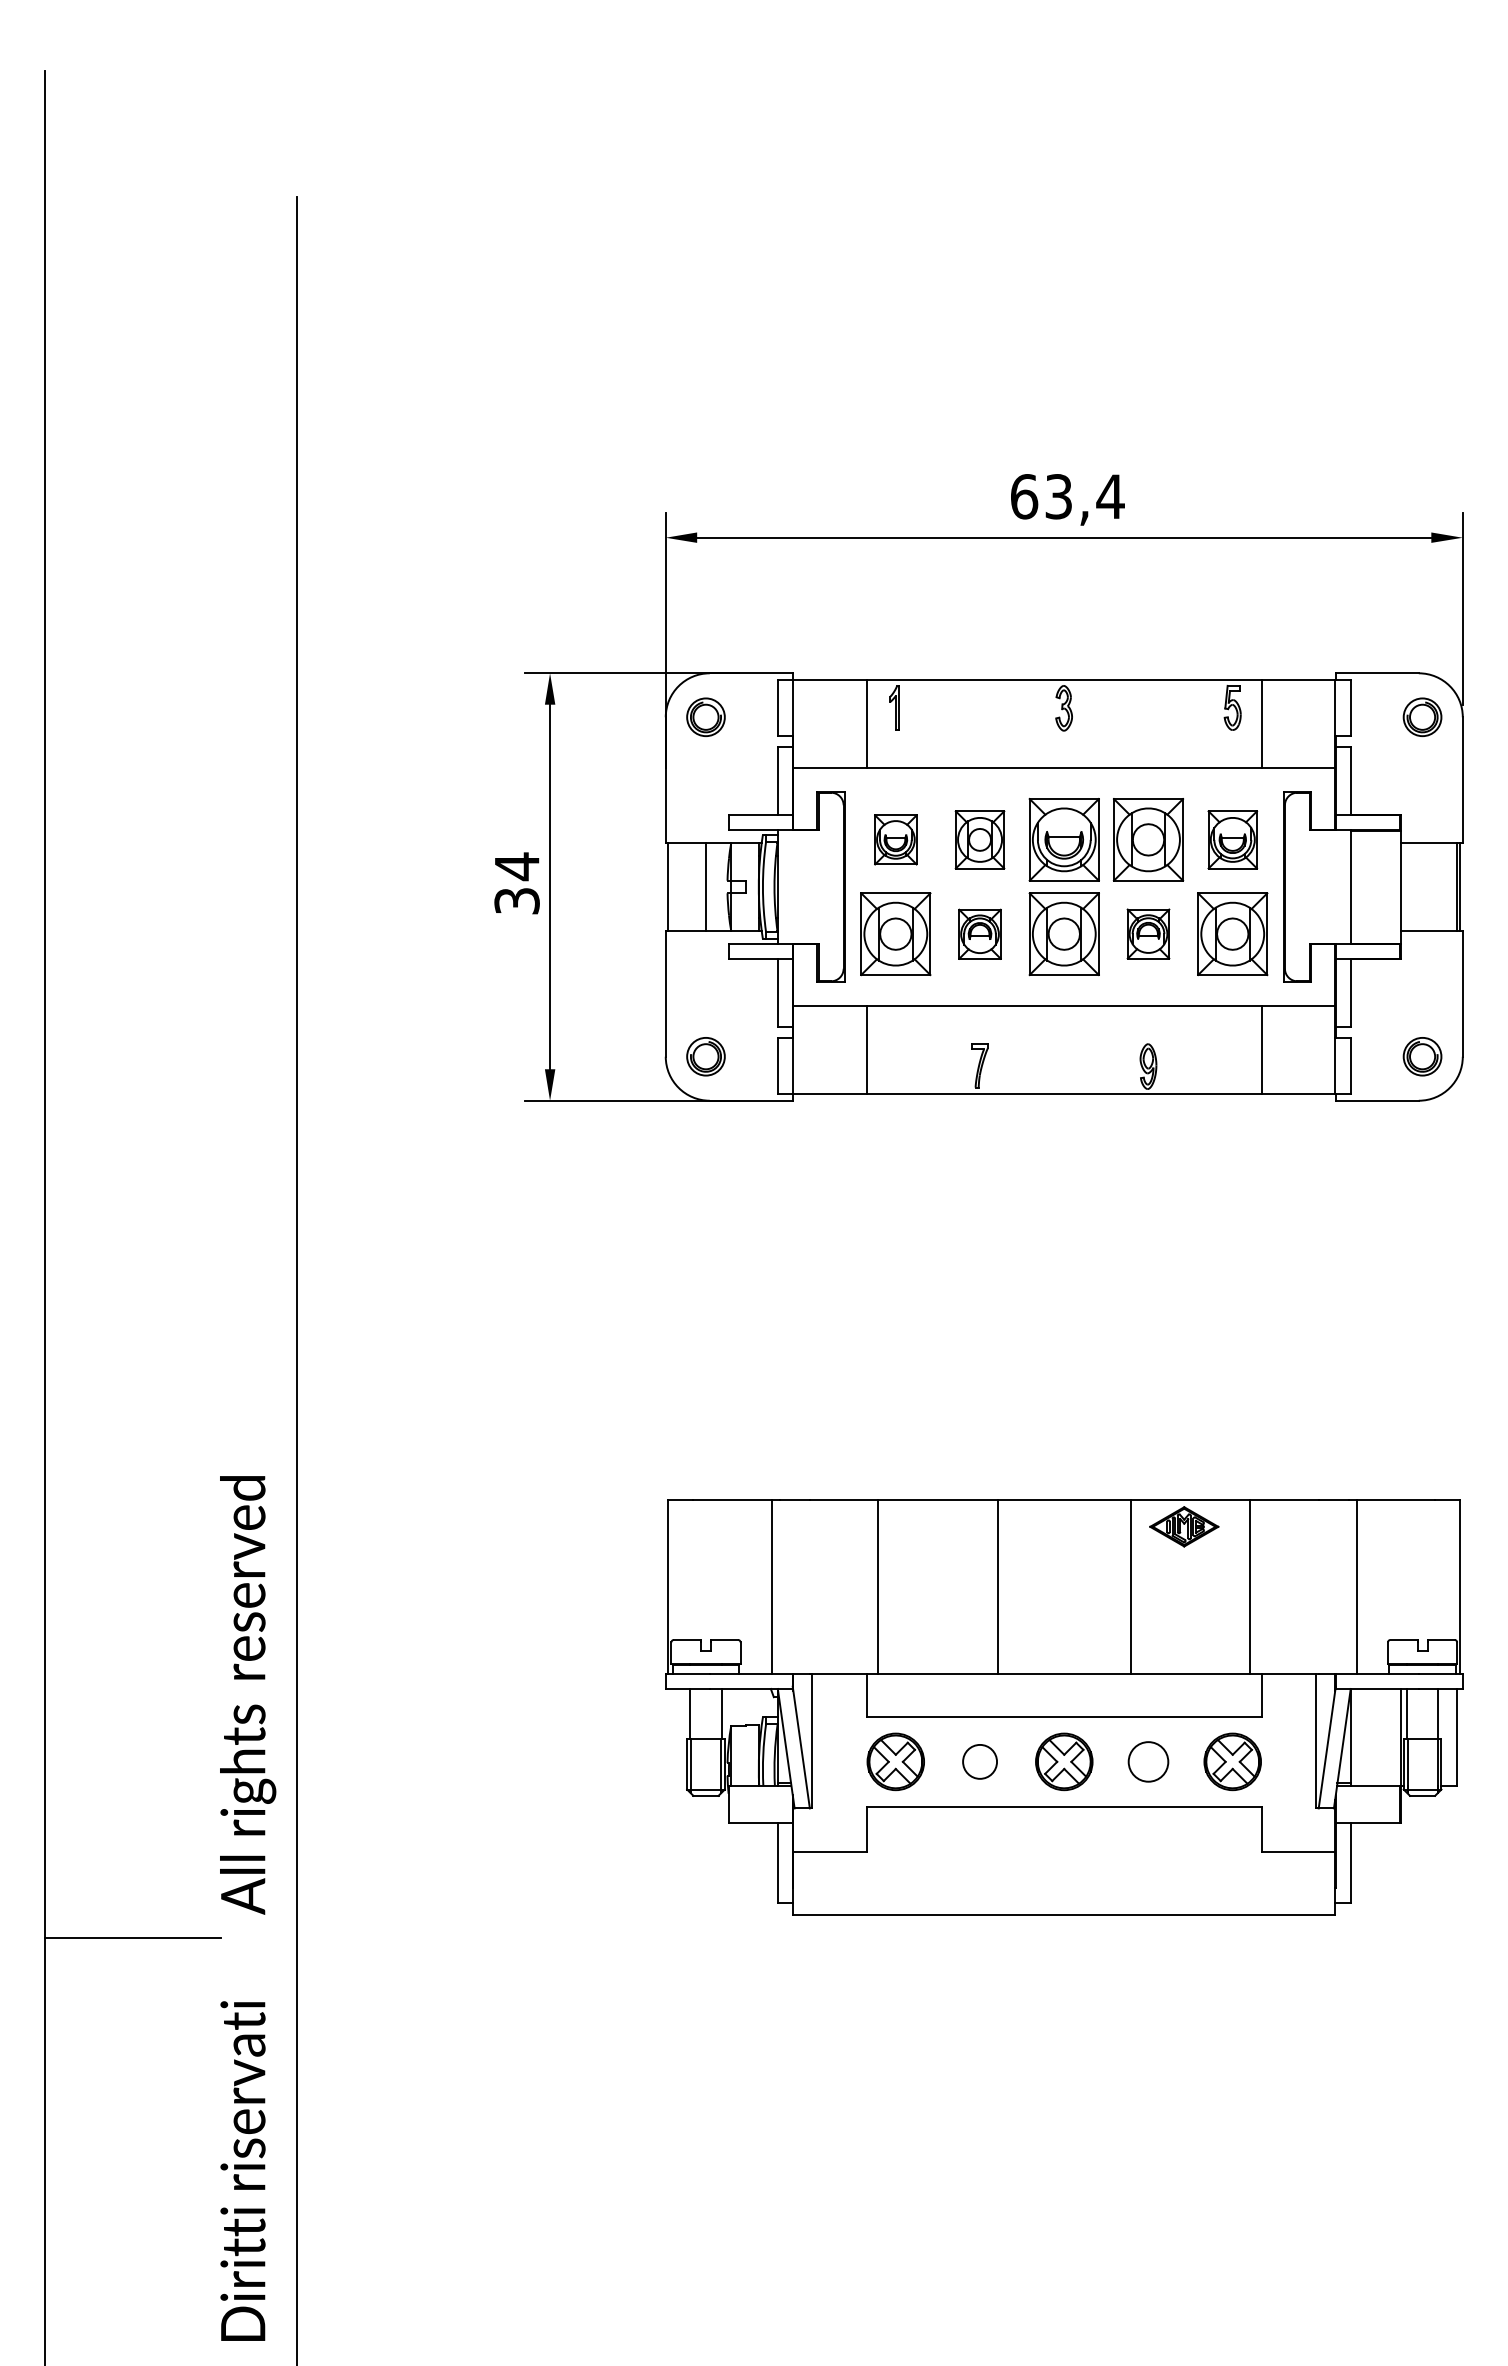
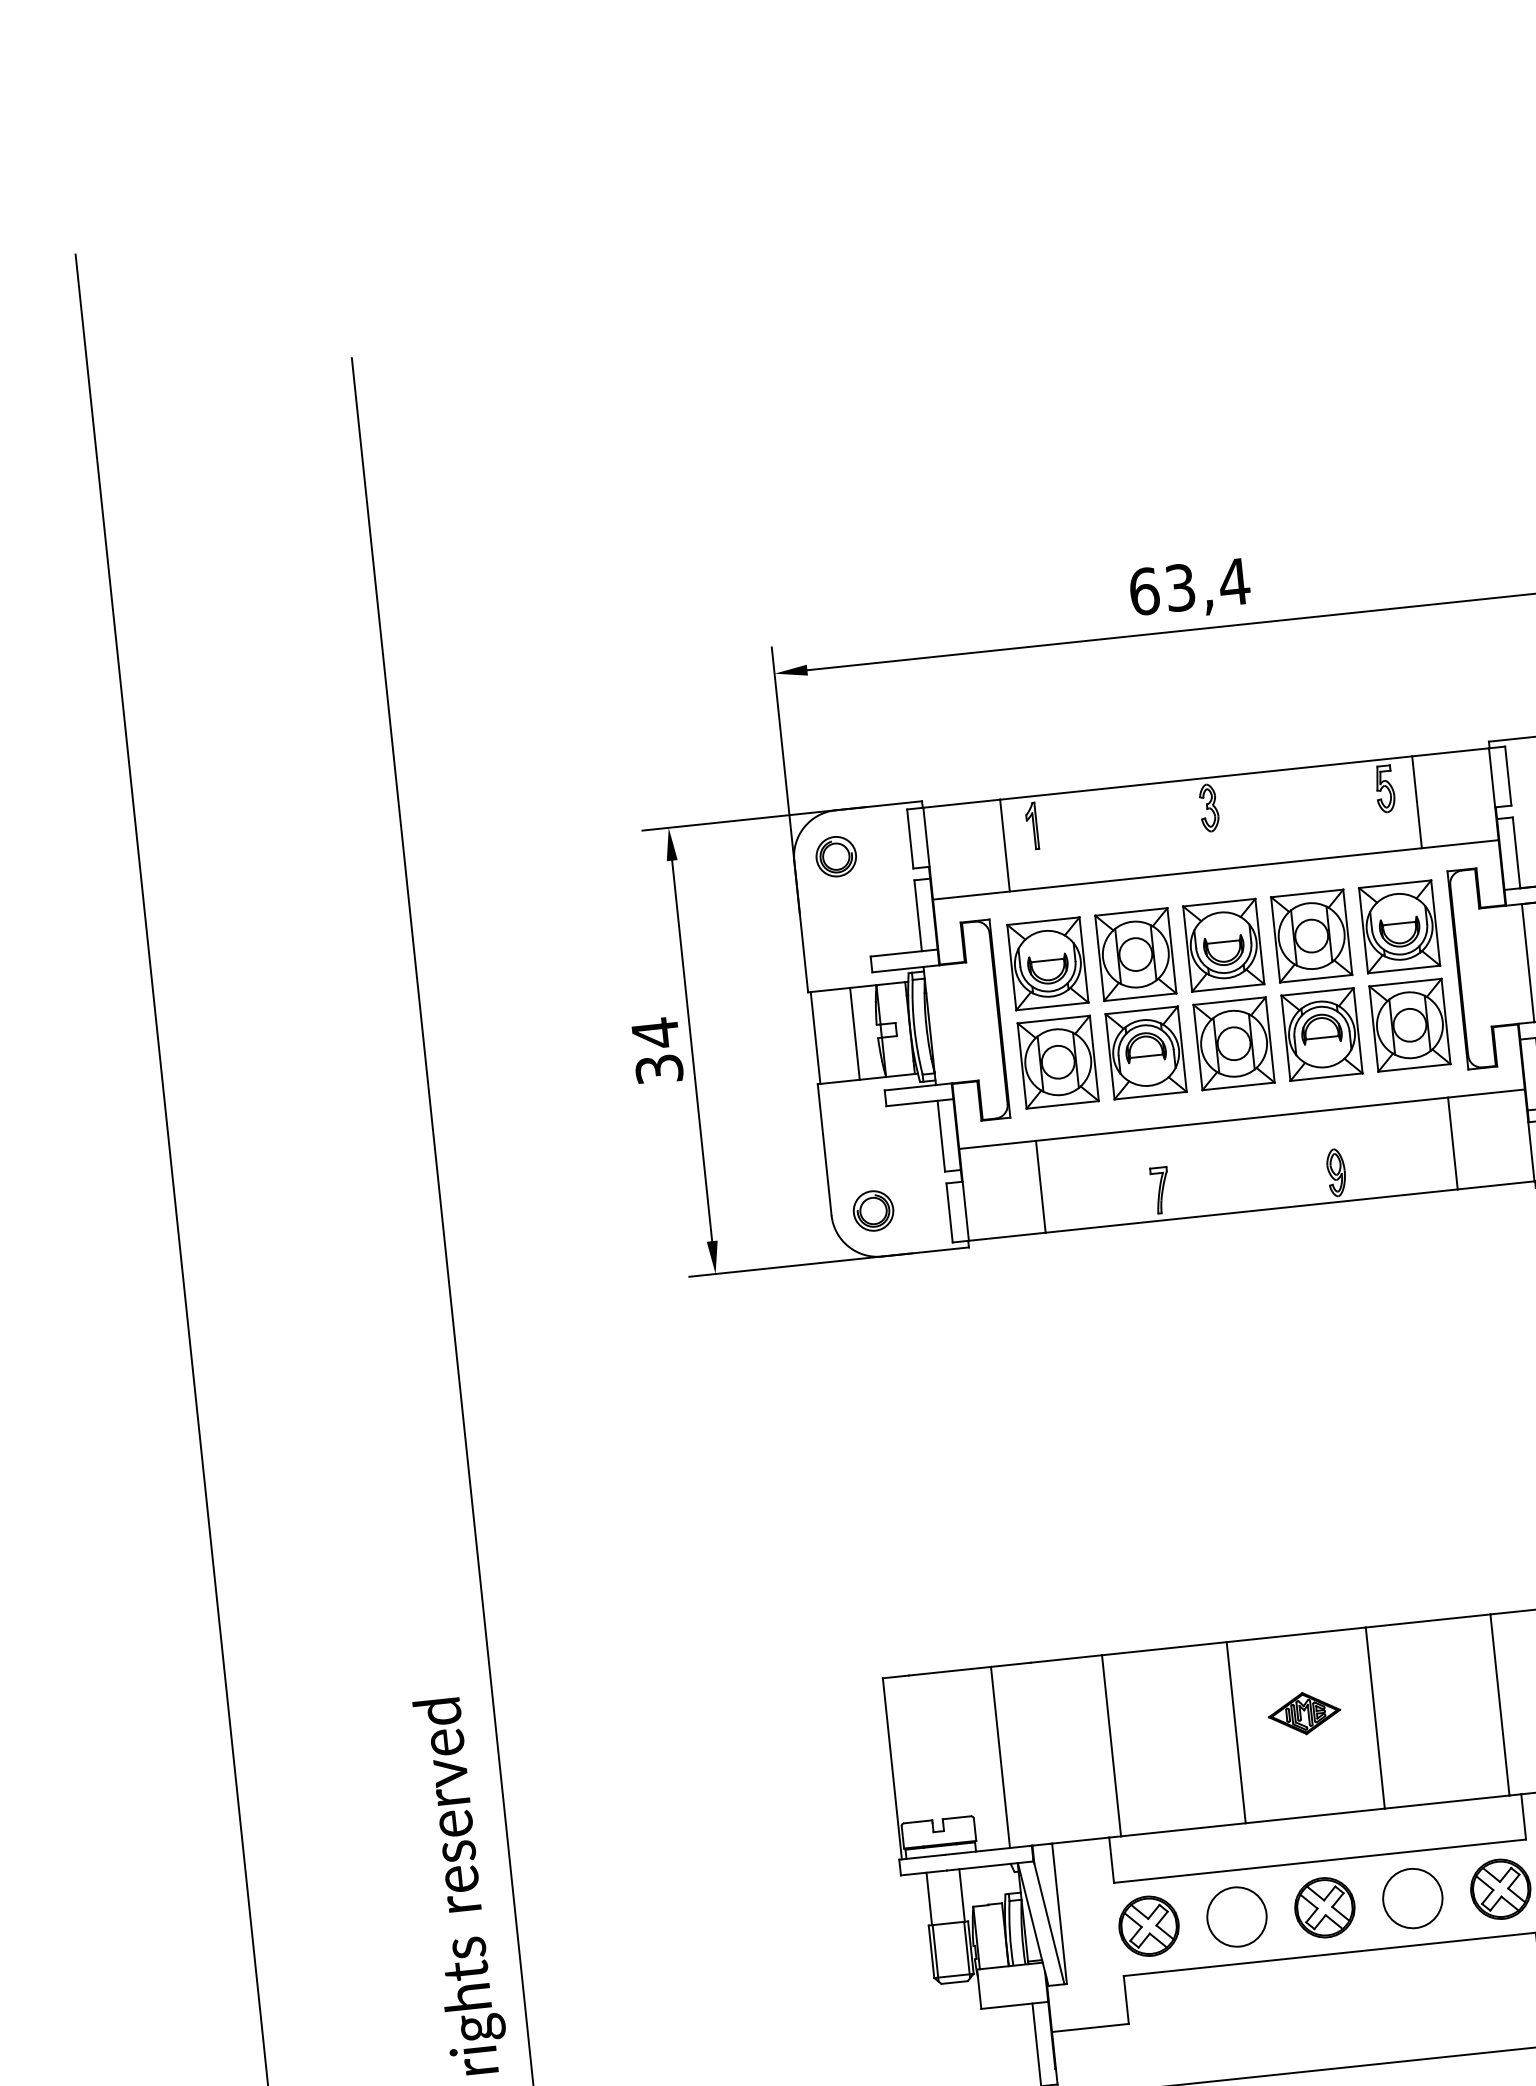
part: (895, 839) -> (1047, 963), size x1.67
part: (979, 839) -> (1135, 954), size x1.43
part: (1232, 839) -> (1399, 926), size x1.43
part: (1148, 933) -> (1321, 1033), size x1.67
part: (979, 934) -> (1145, 1053), size x1.67
part: (1184, 1526) -> (1304, 1713), moved
circle: (979, 1761) -> (1236, 1916), size x1.67
circle: (1148, 1761) -> (1412, 1898), size x1.43

